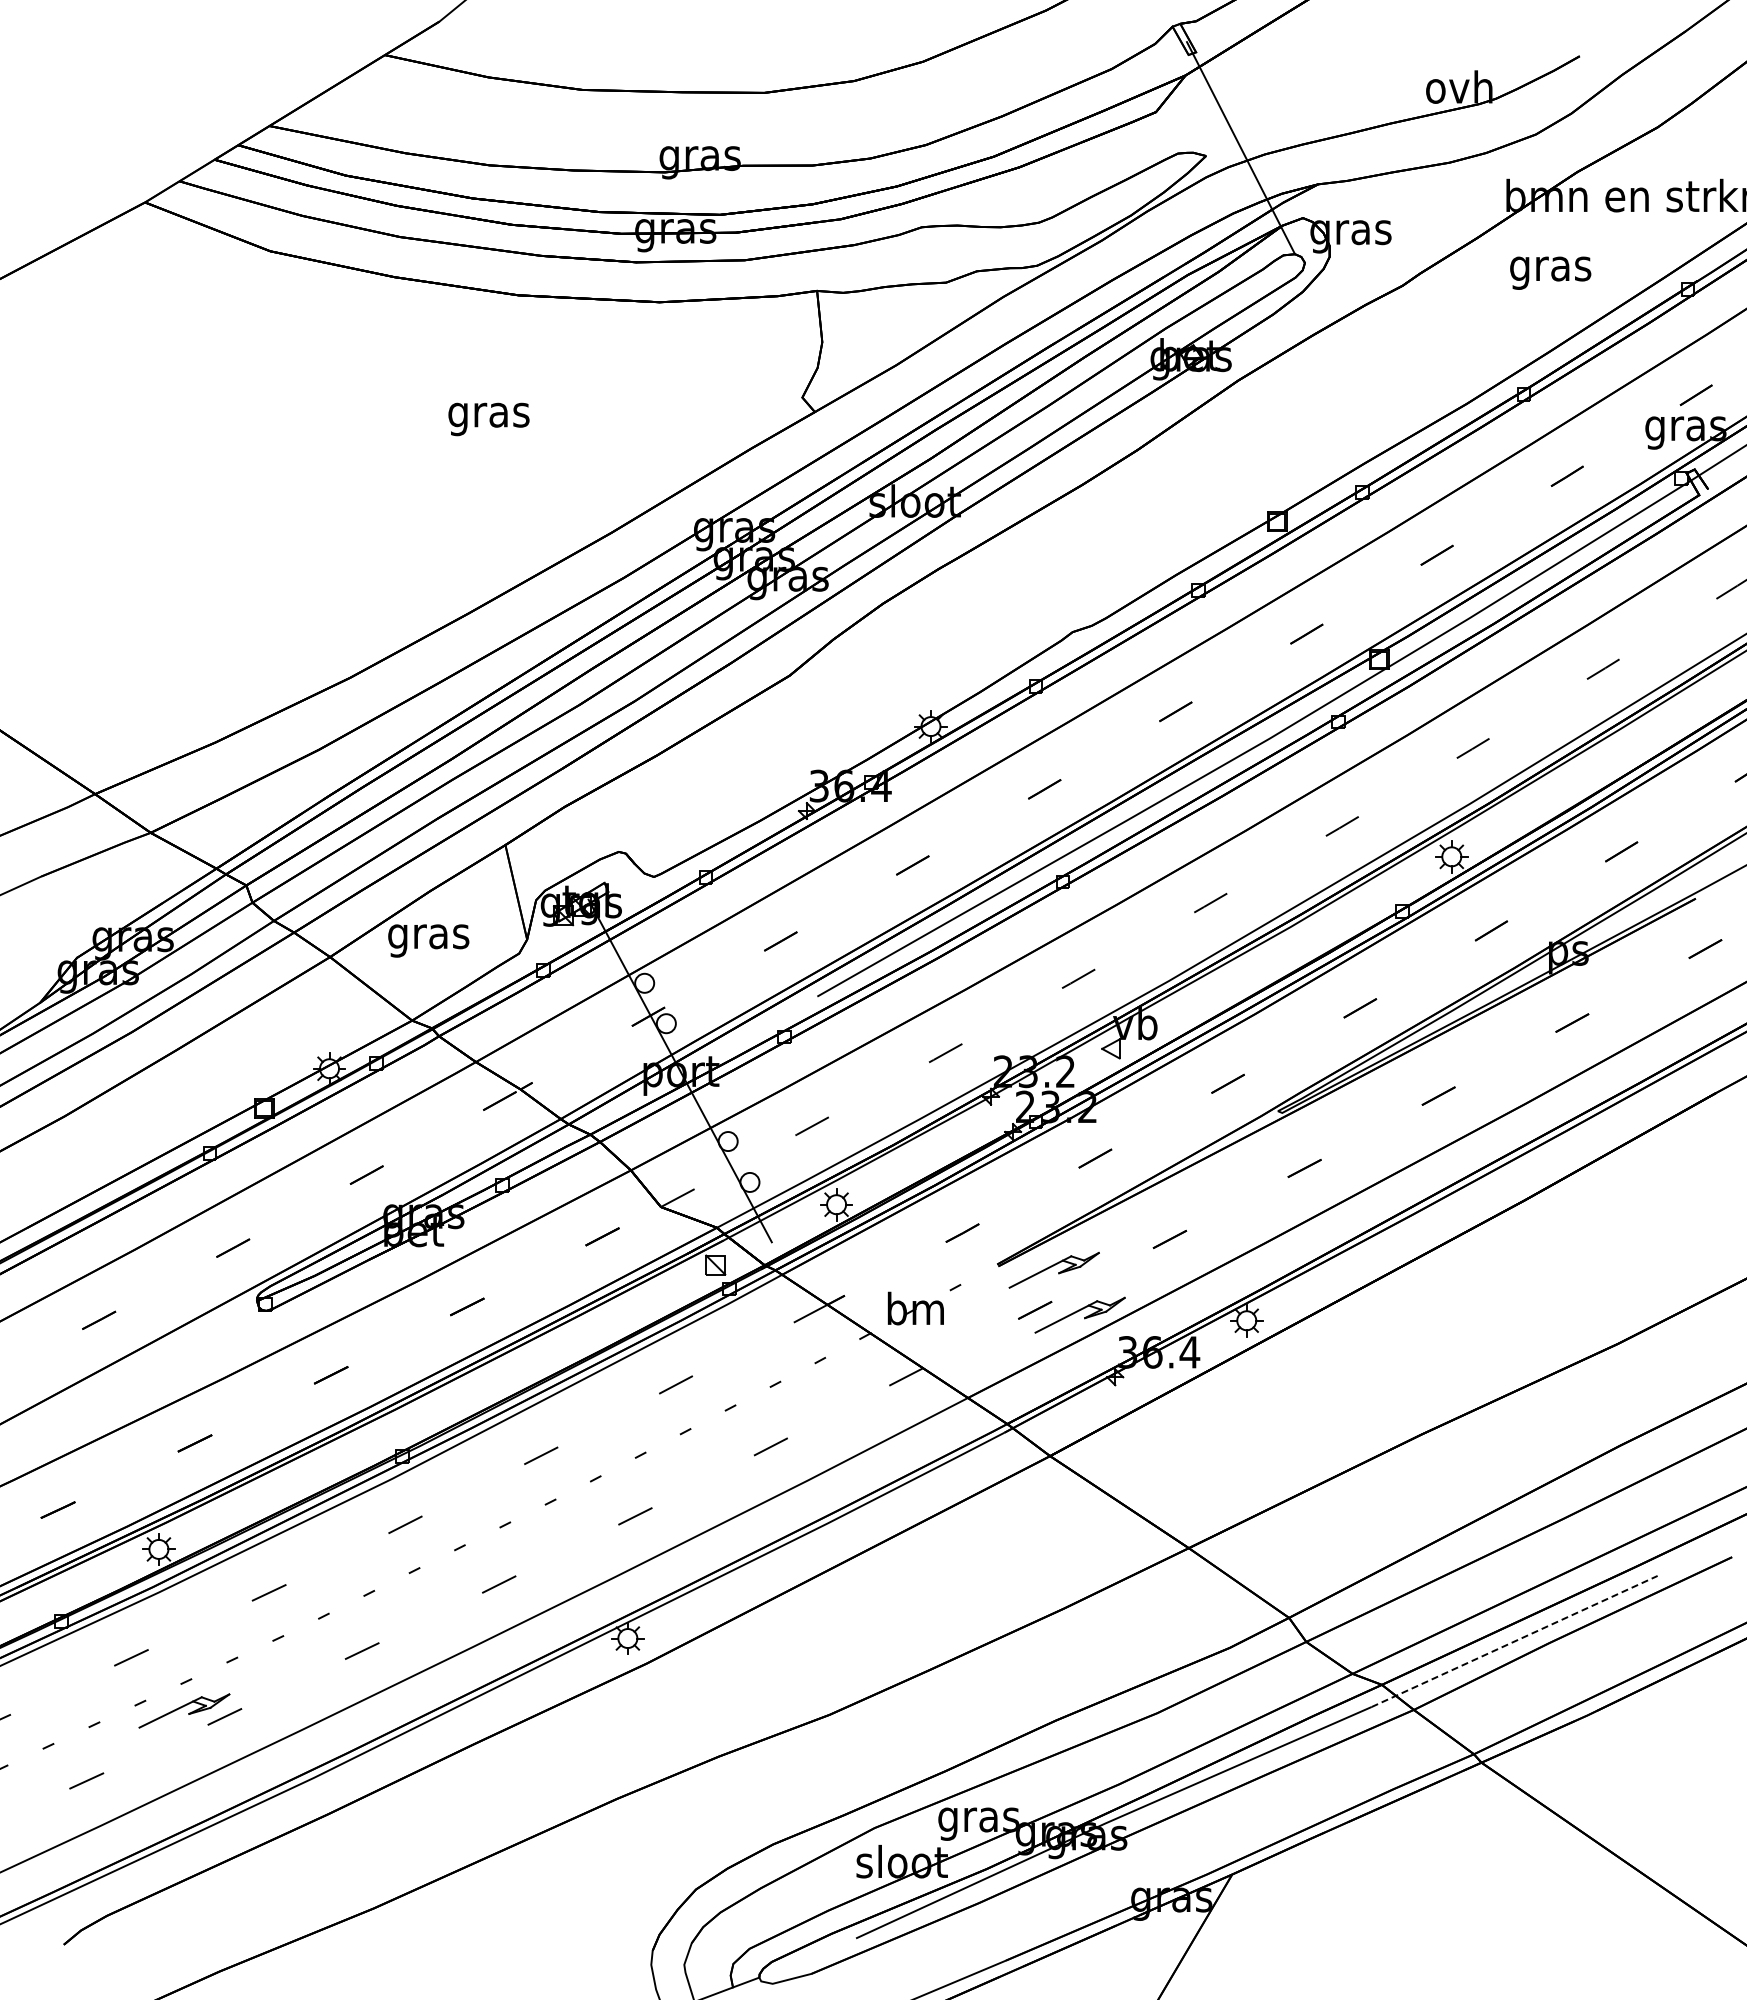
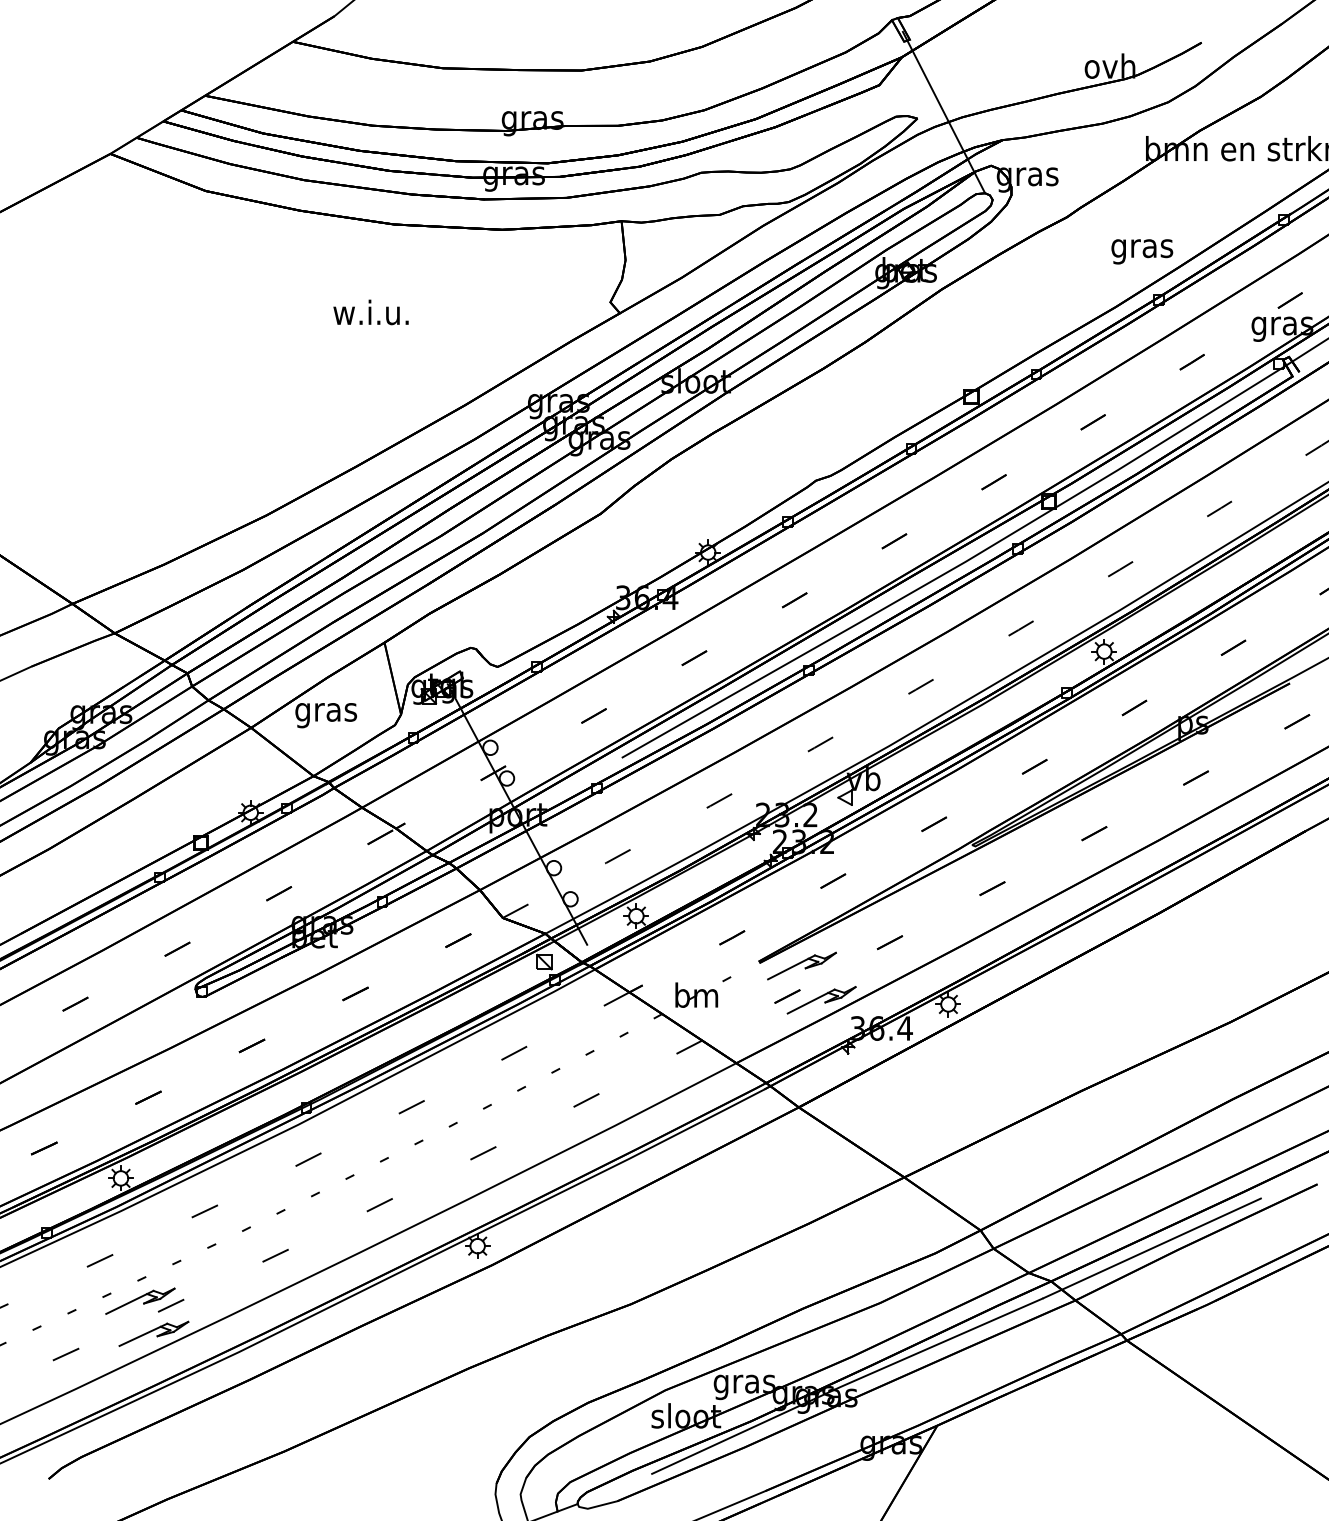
text: (1550, 272) -> (1142, 251), moved
text: (487, 415) -> (370, 315), gras -> w.i.u.
line: (1515, 1641) -> (1152, 1248), dashed -> solid
part: (202, 1753) -> (154, 1333), added

